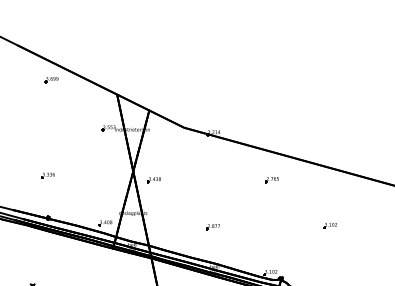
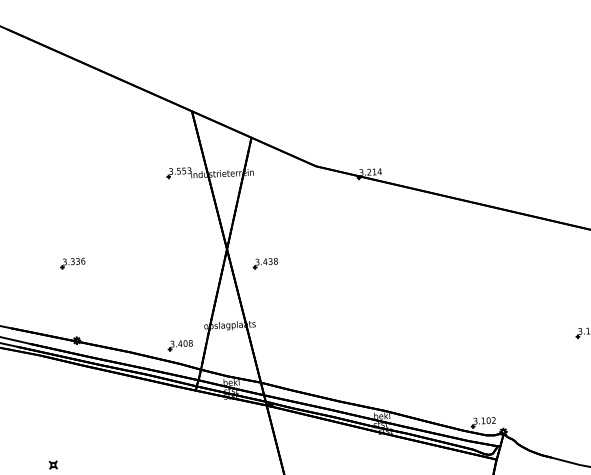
part: (51, 80) -> (71, 90), removed
part: (271, 180) -> (478, 255), removed
part: (212, 227) -> (374, 344), removed

